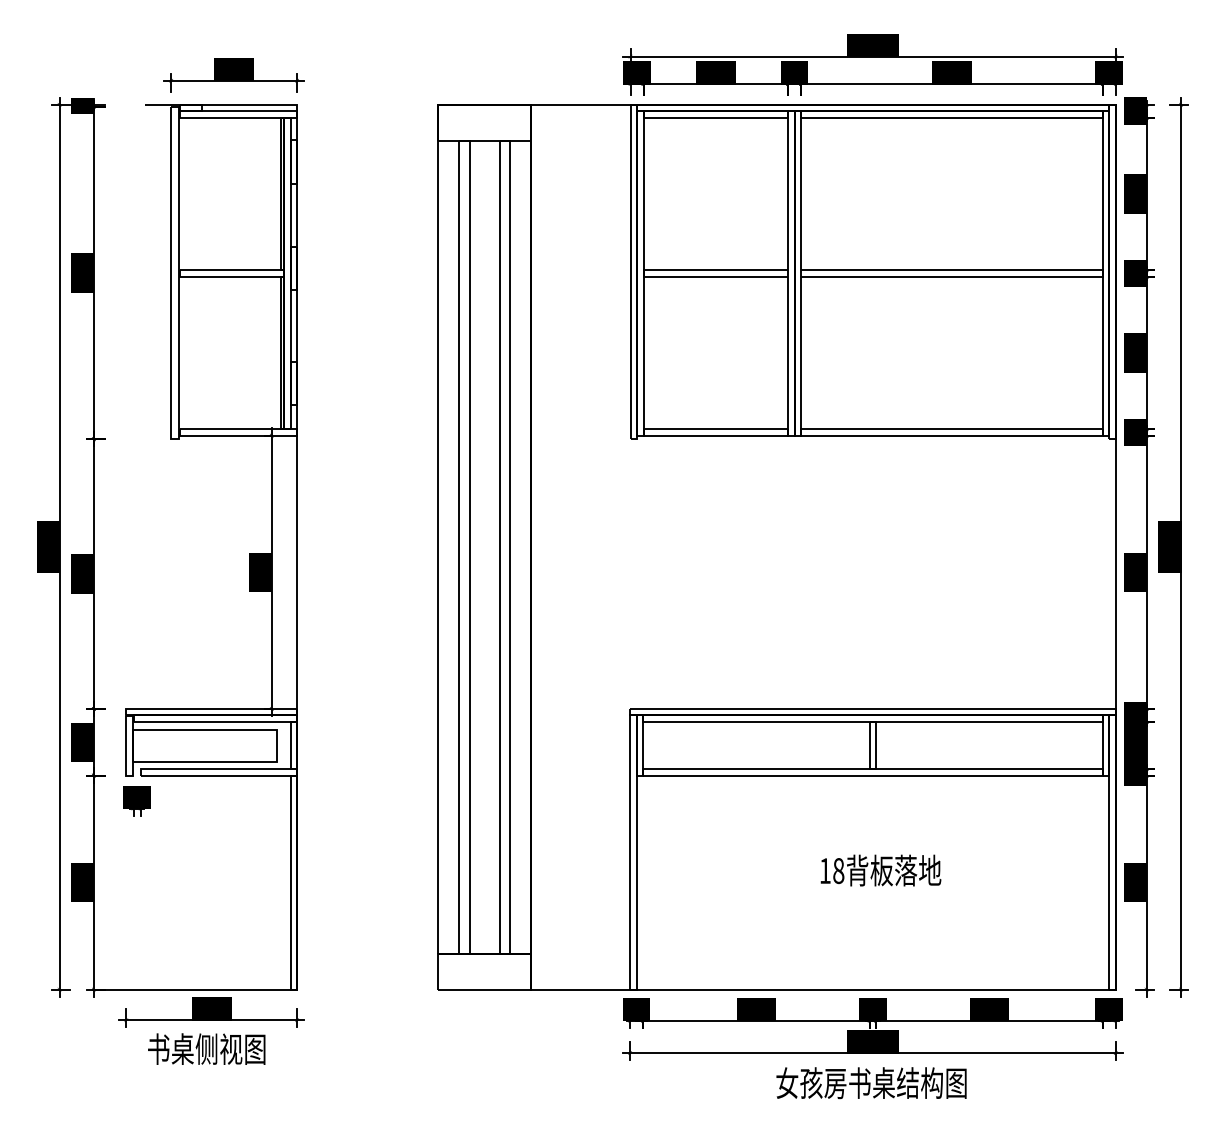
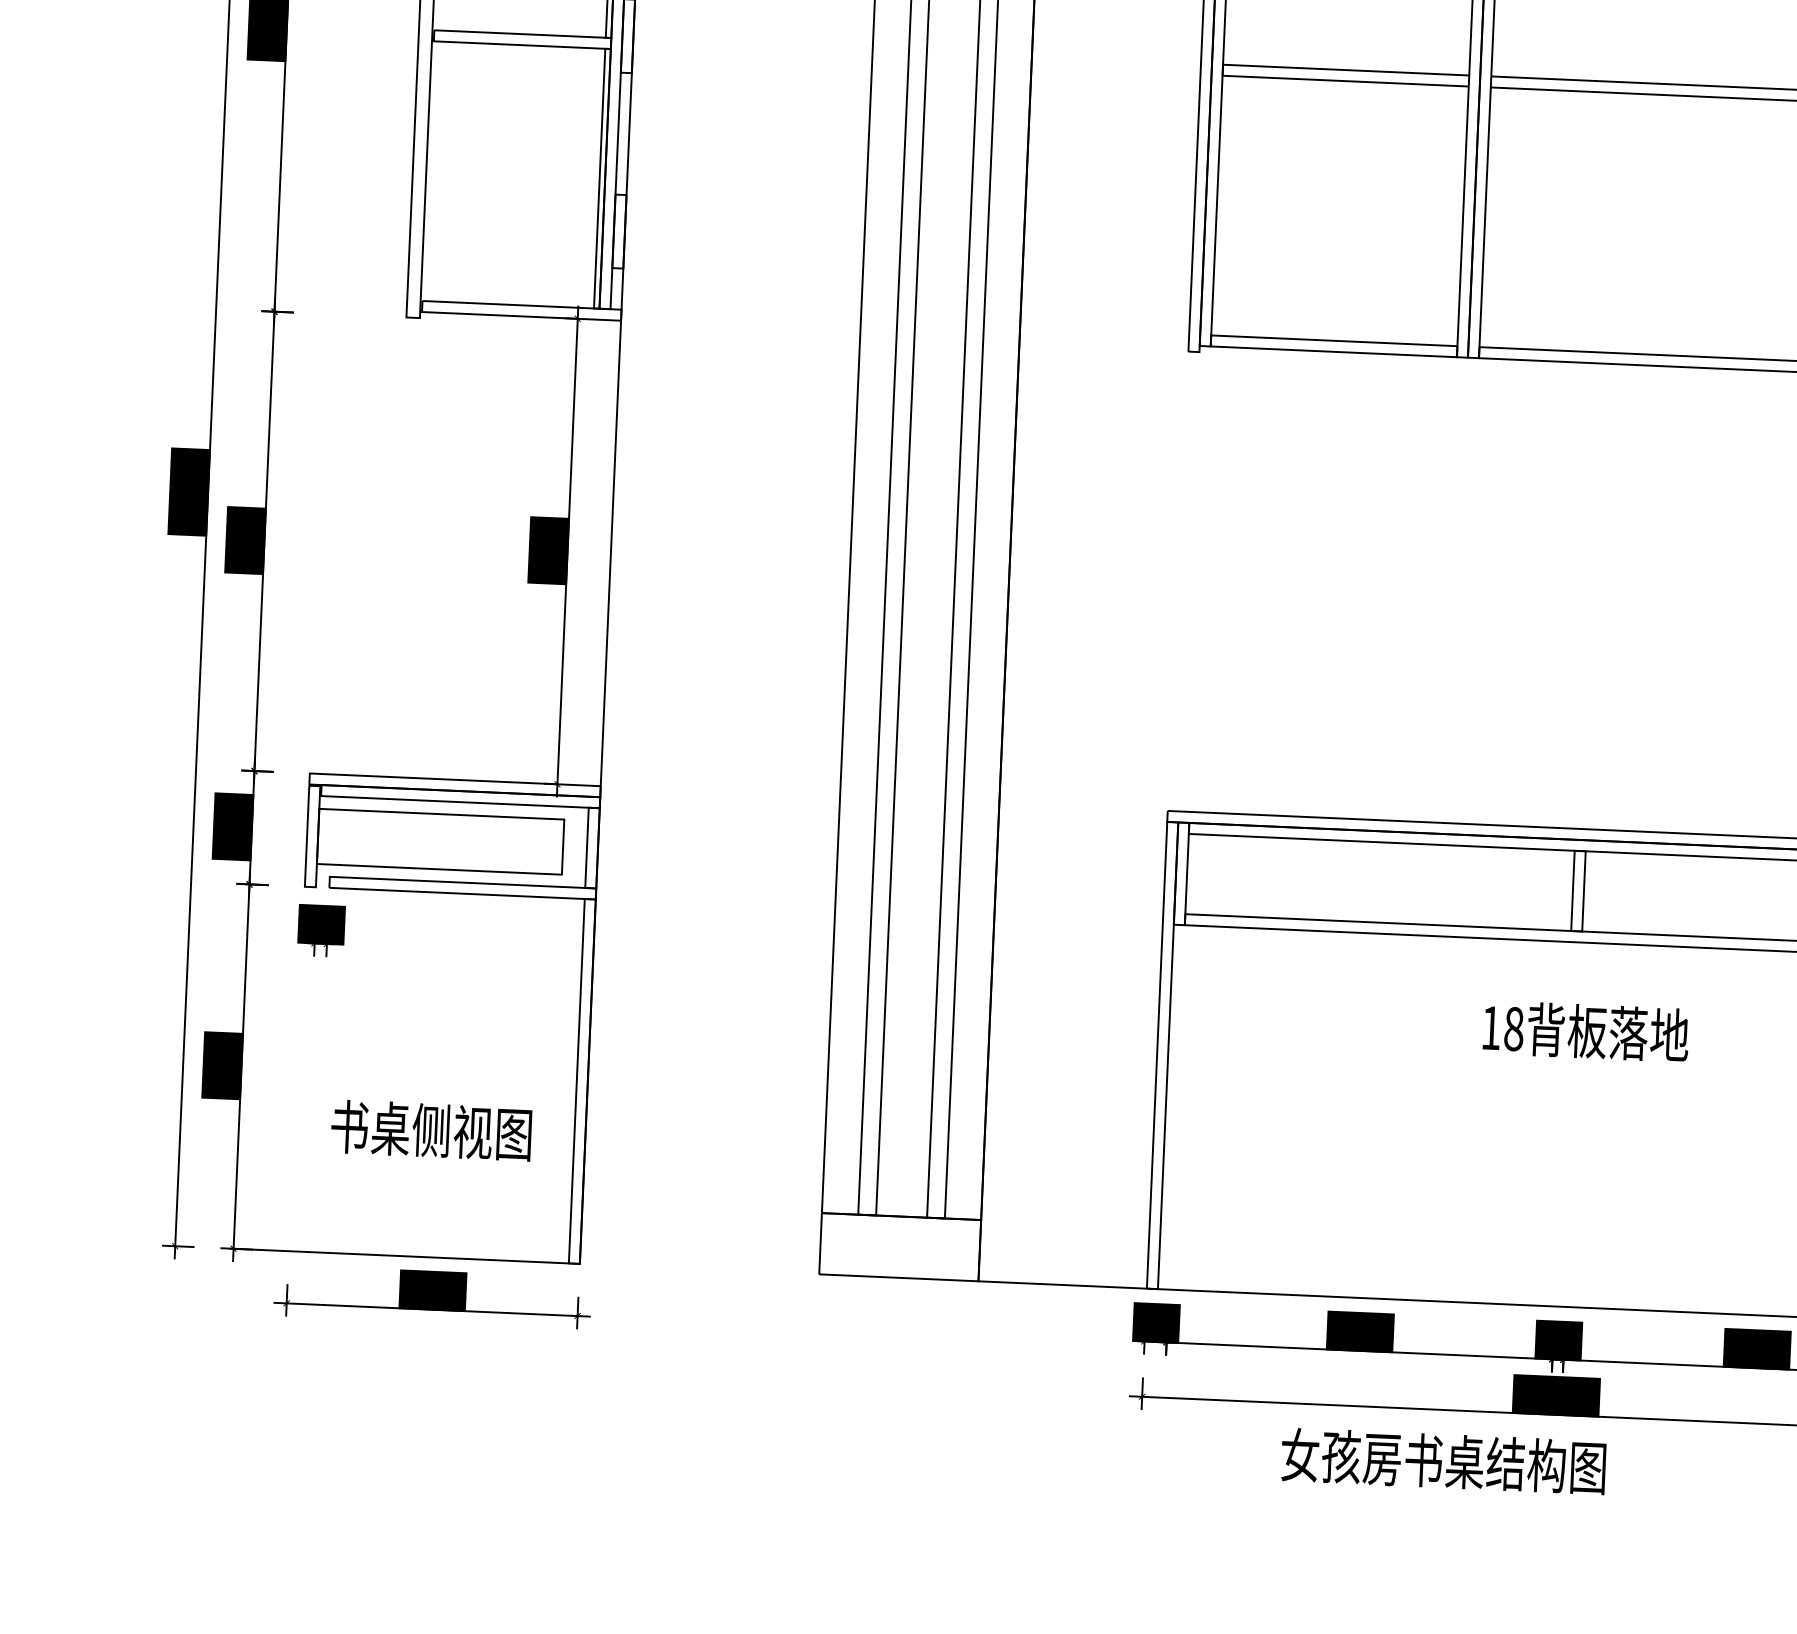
text: (880, 870) -> (1585, 1031), moved
text: (206, 1048) -> (431, 1129), moved
text: (871, 1083) -> (1443, 1461), moved

